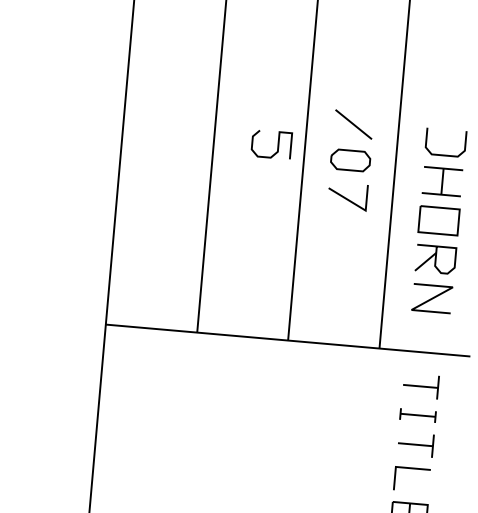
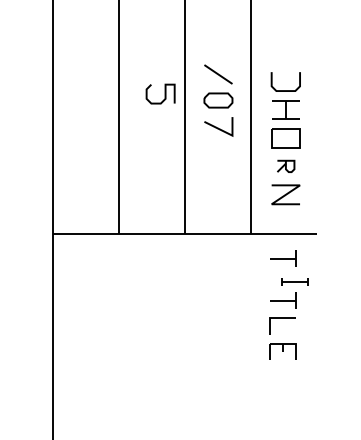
part: (435, 259) -> (285, 166), size x0.6
part: (417, 415) -> (294, 281), moved

